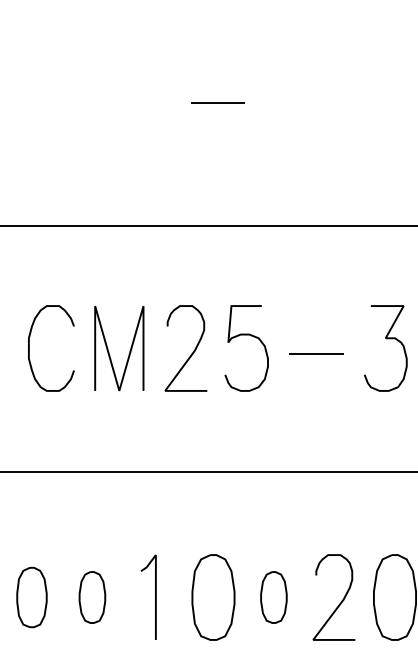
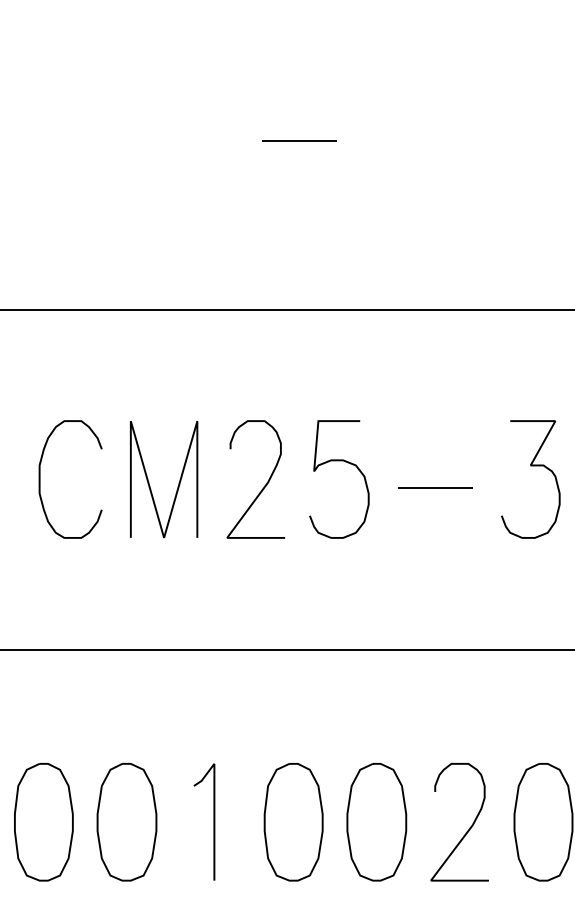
part: (31, 597) -> (43, 822), size x1.43
part: (92, 597) -> (127, 822), size x1.67
part: (273, 597) -> (376, 822), size x1.67

